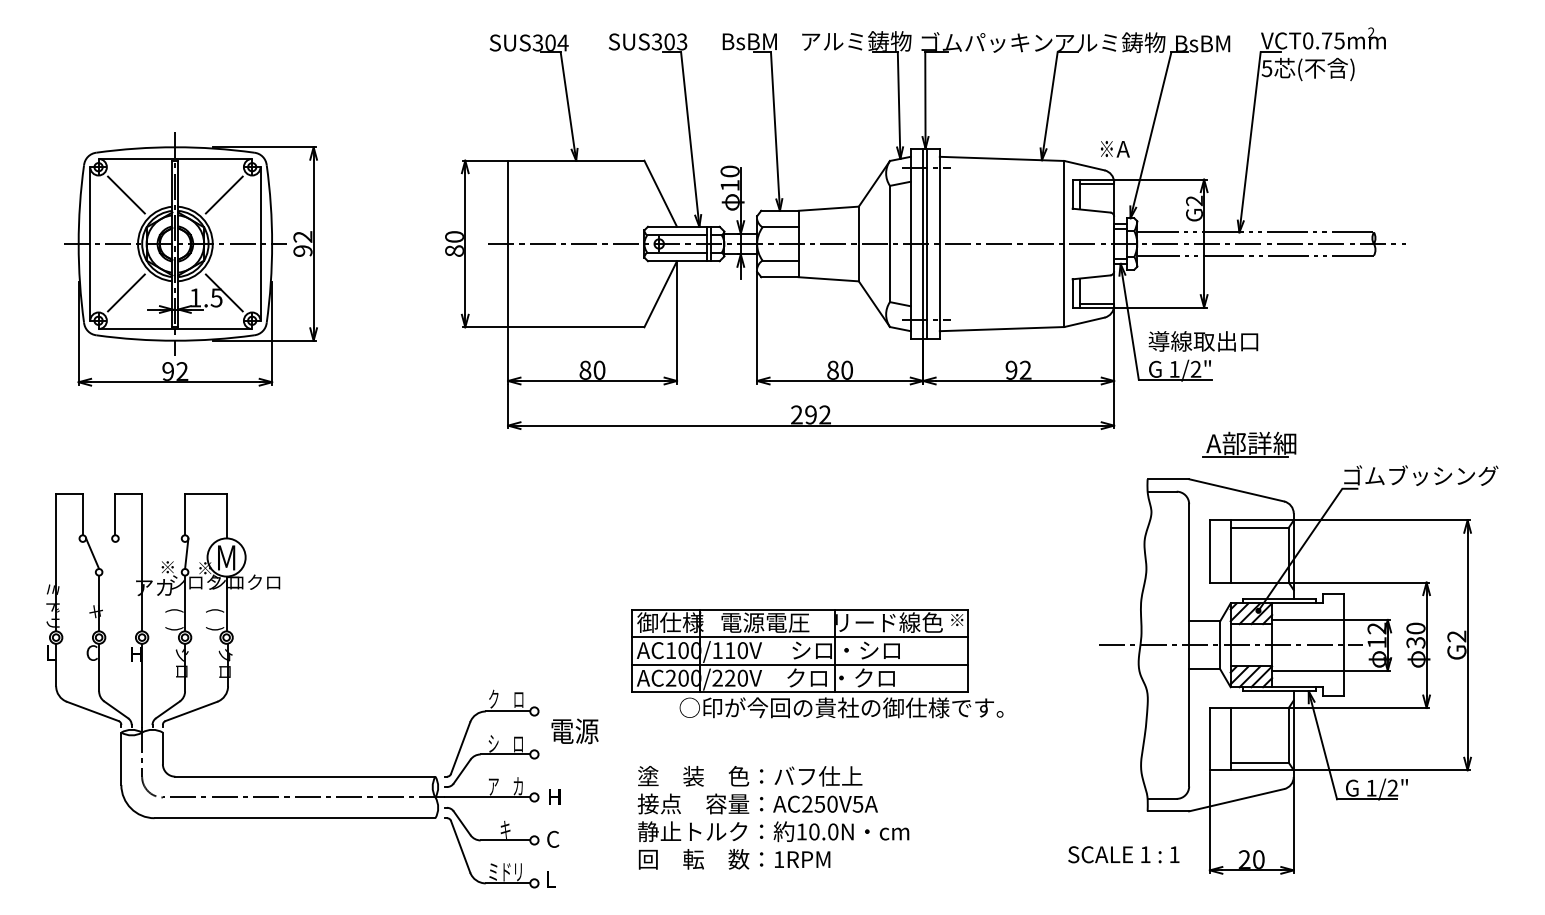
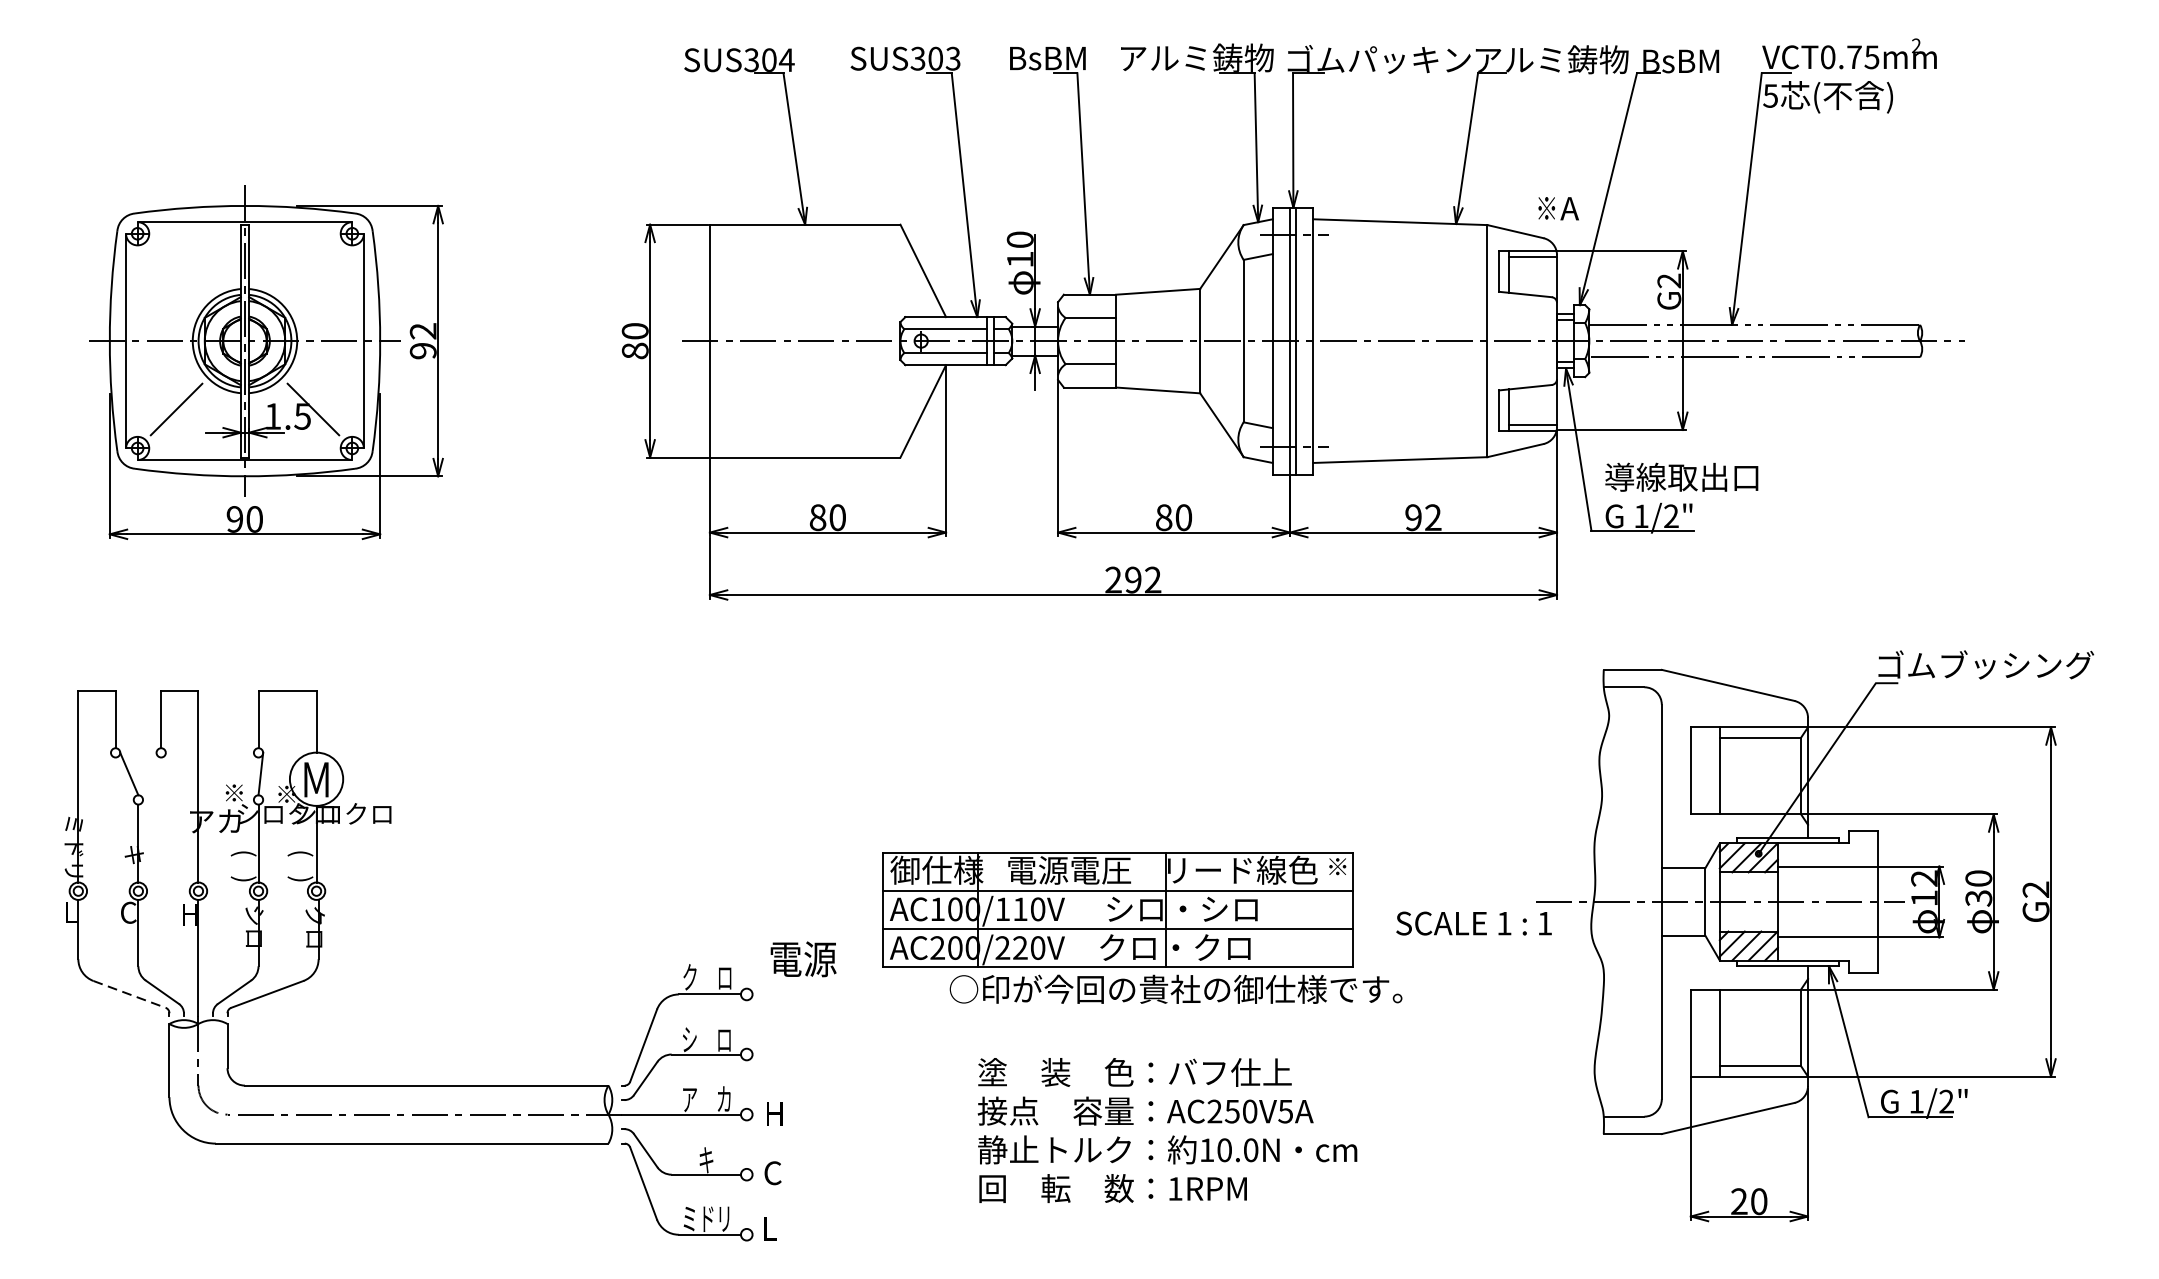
line: (126, 194) -> (176, 271), removed
line: (223, 194) -> (312, 271), removed
text: (182, 371) -> (254, 519), 92 -> 90
part: (1249, 444) -> (1746, 621), removed
line: (92, 711) -> (129, 994), solid -> dashed
text: (574, 731) -> (802, 959), moved
text: (773, 817) -> (1167, 1130), moved
text: (1123, 854) -> (1473, 923), moved

